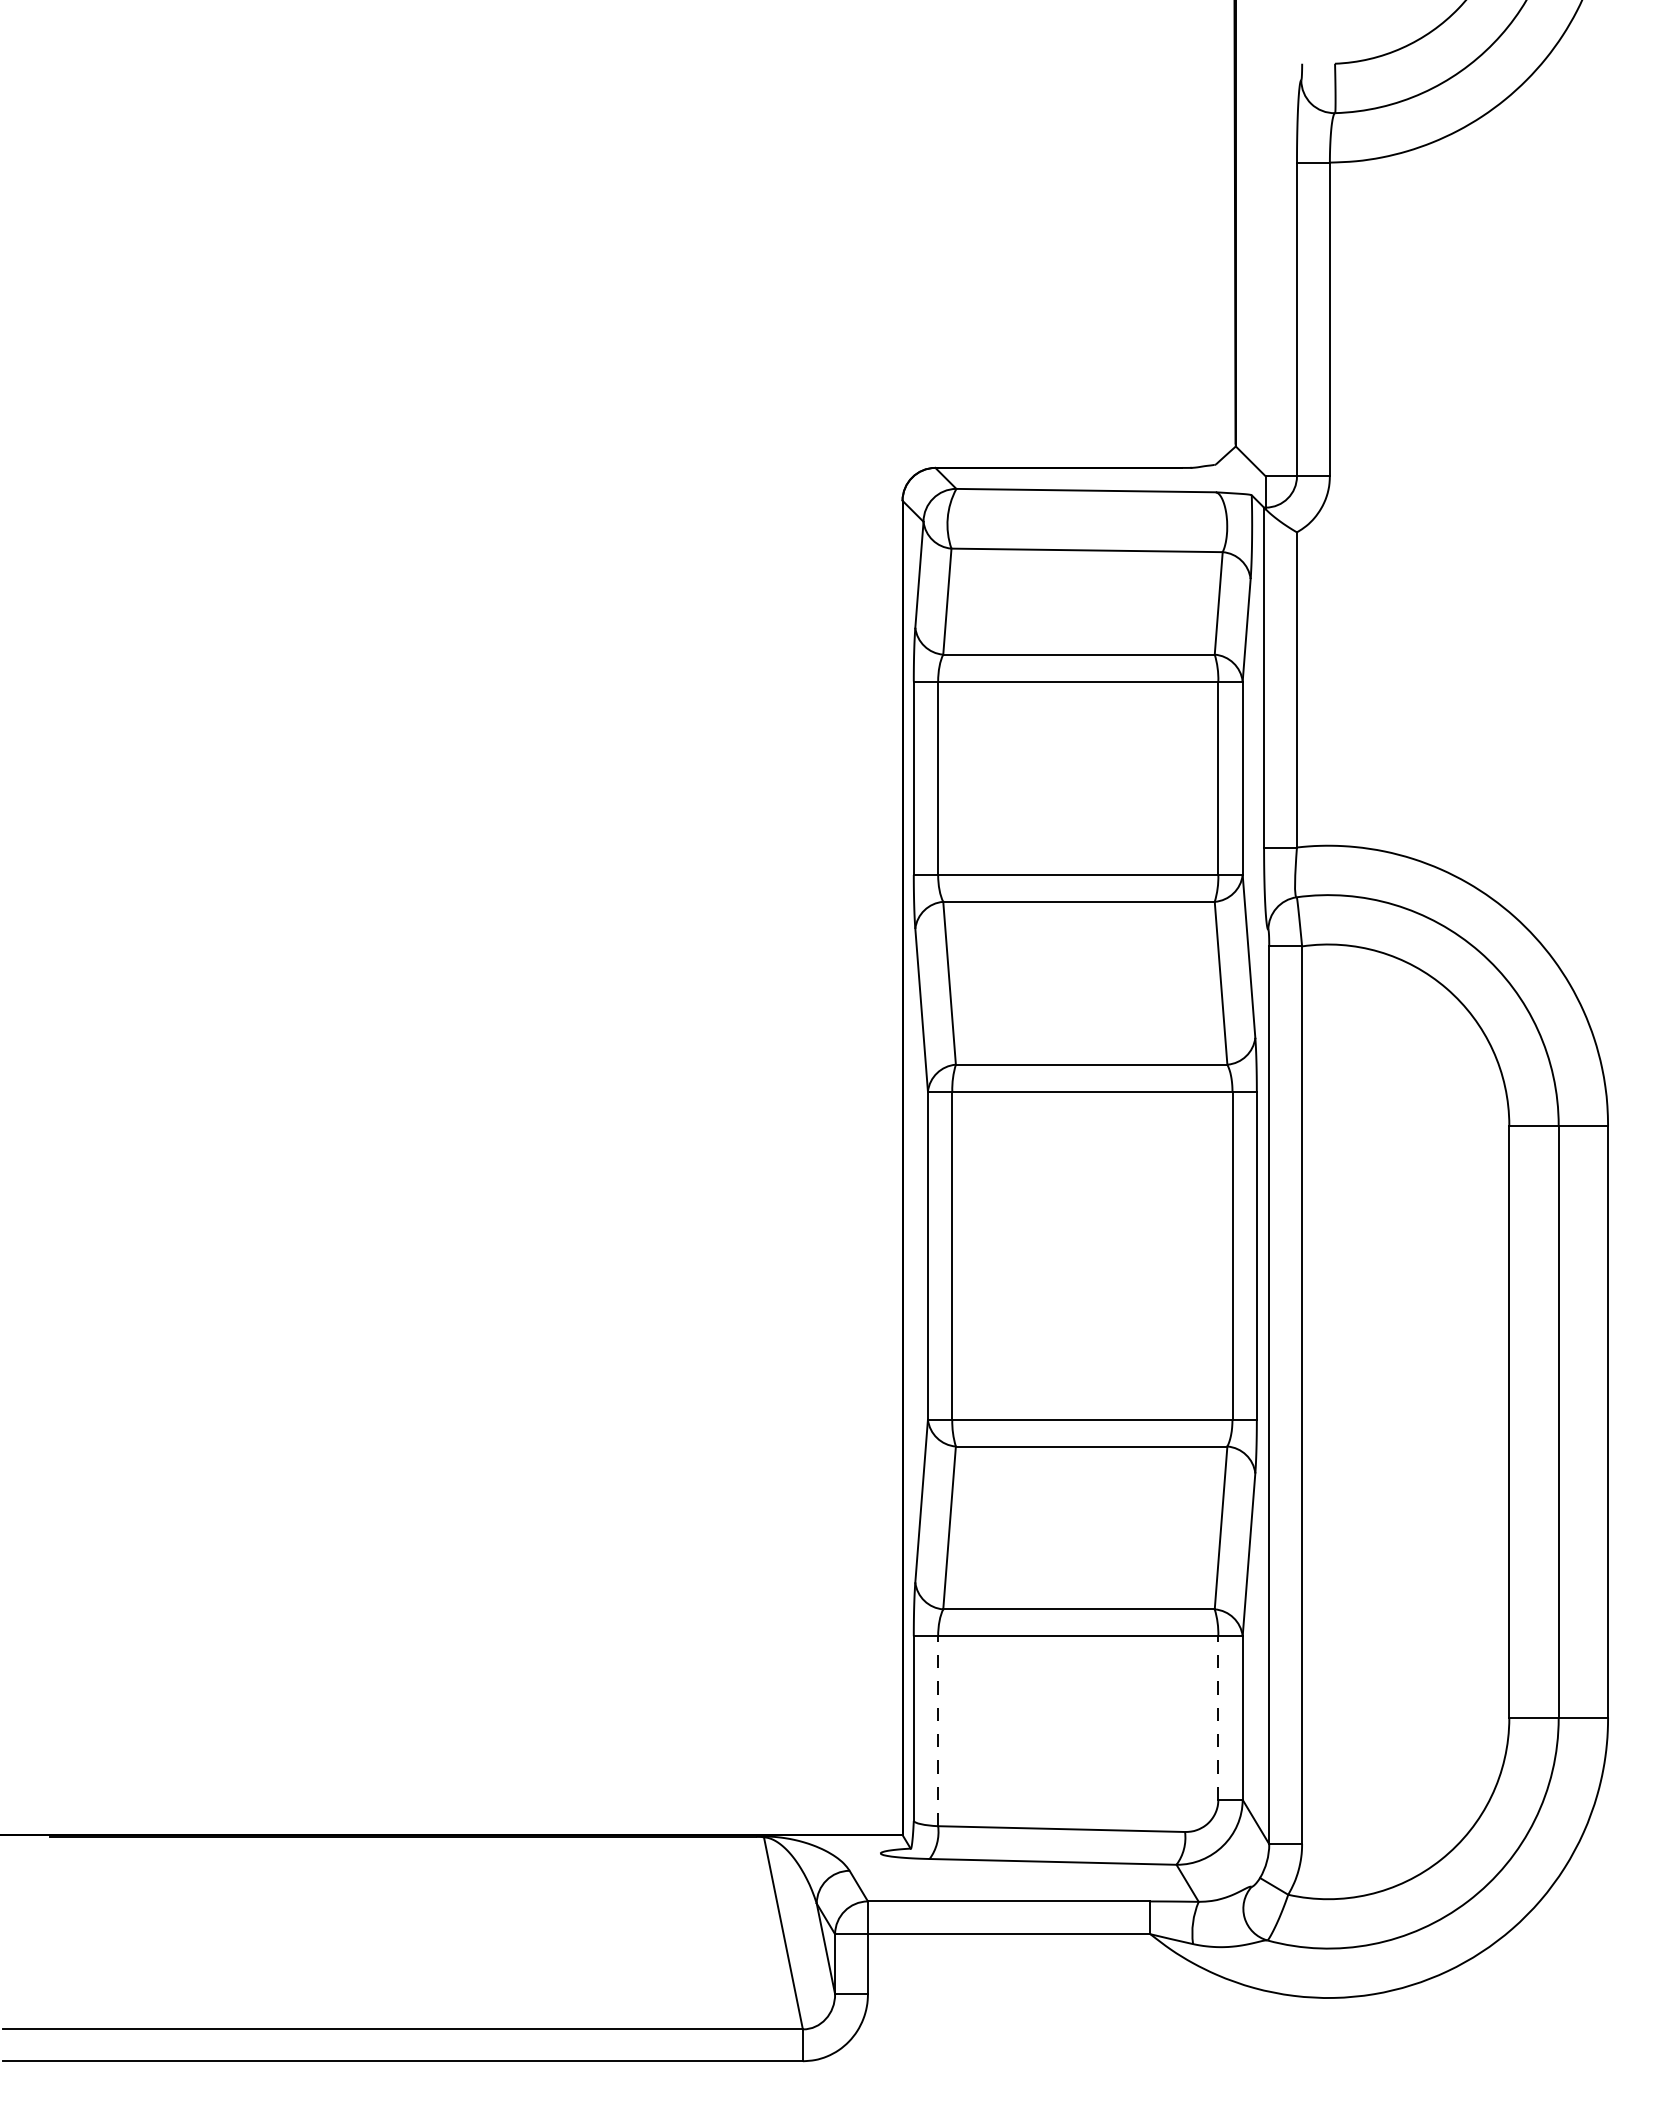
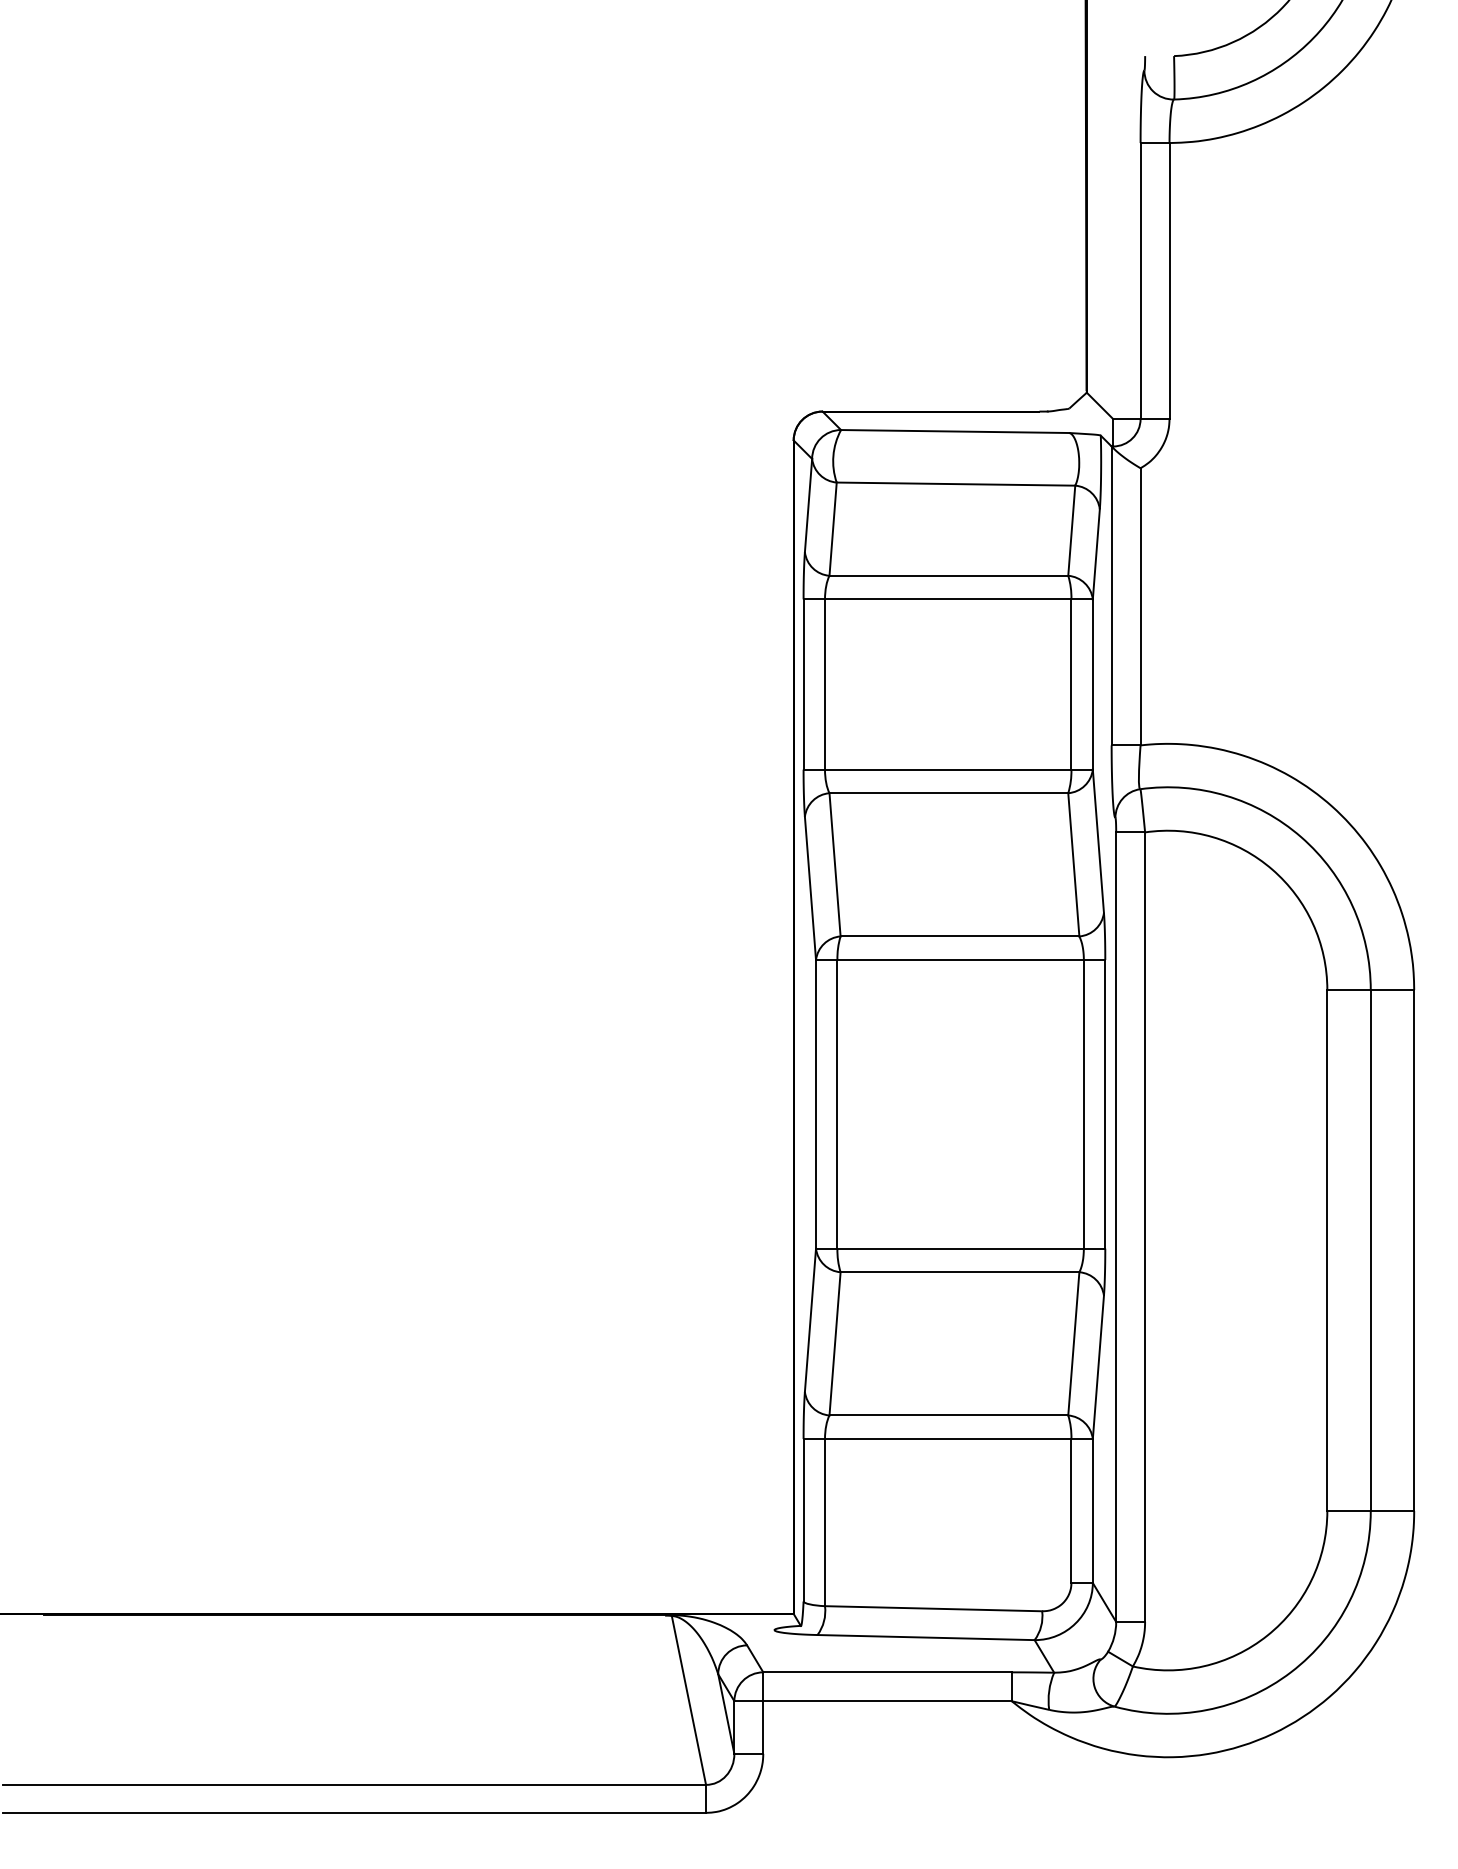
line: (1218, 1718) -> (1071, 1511), dashed -> solid
line: (938, 1731) -> (825, 1522), dashed -> solid

